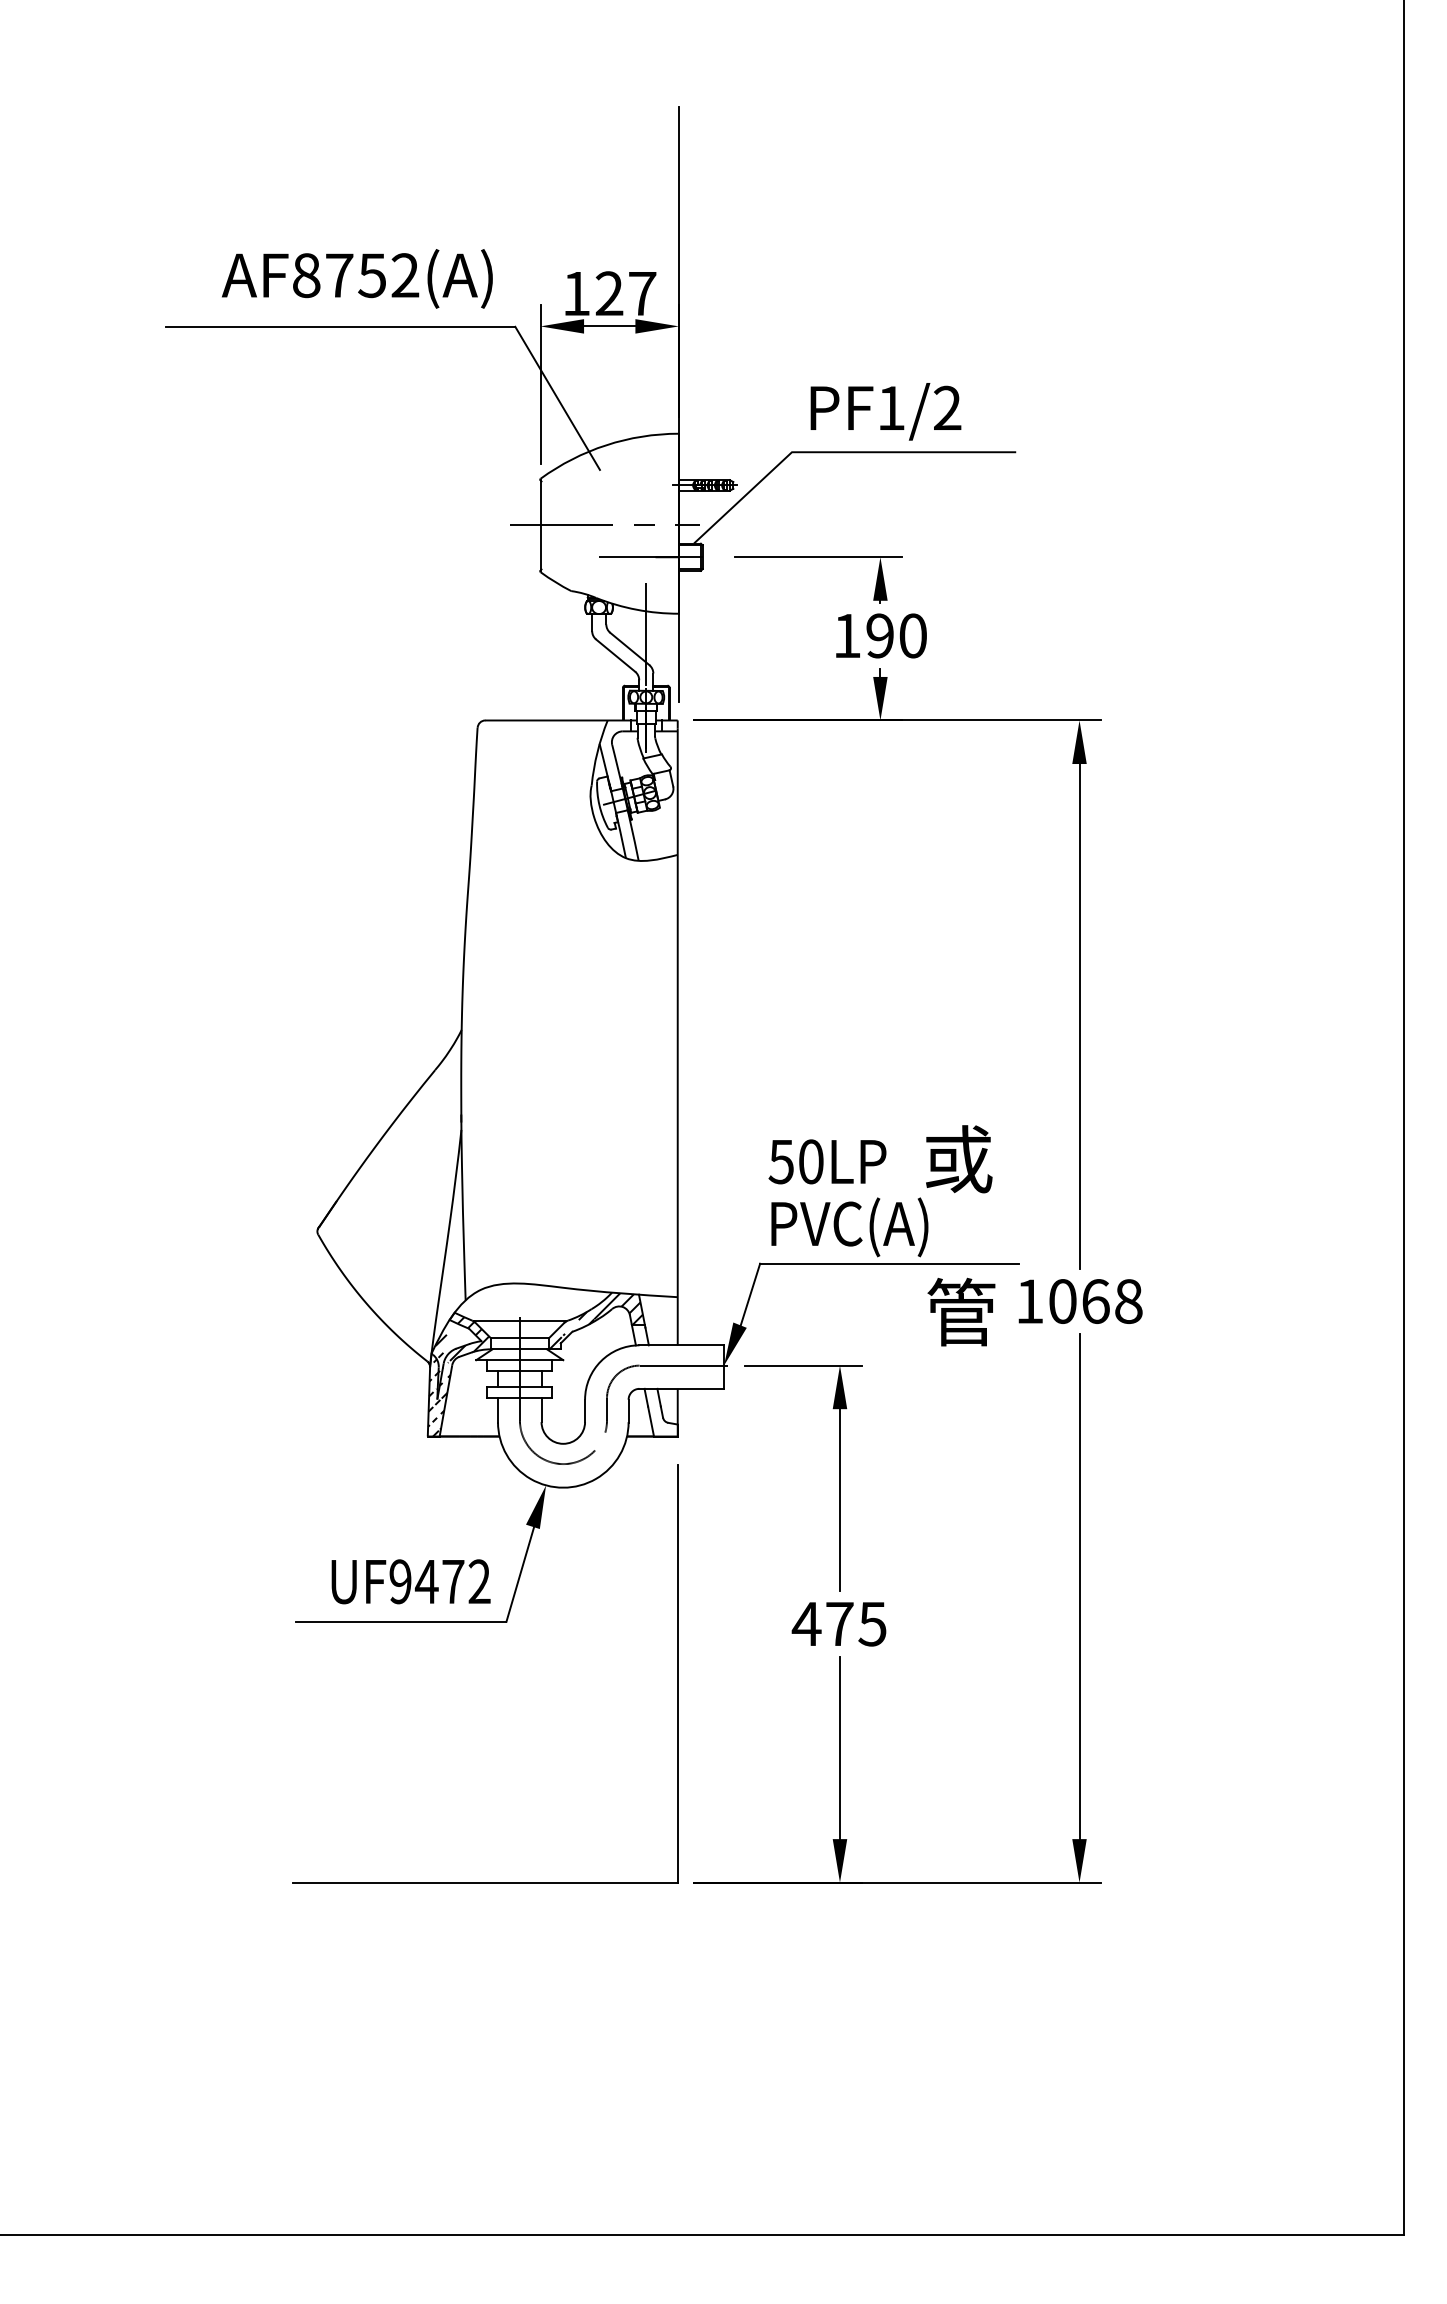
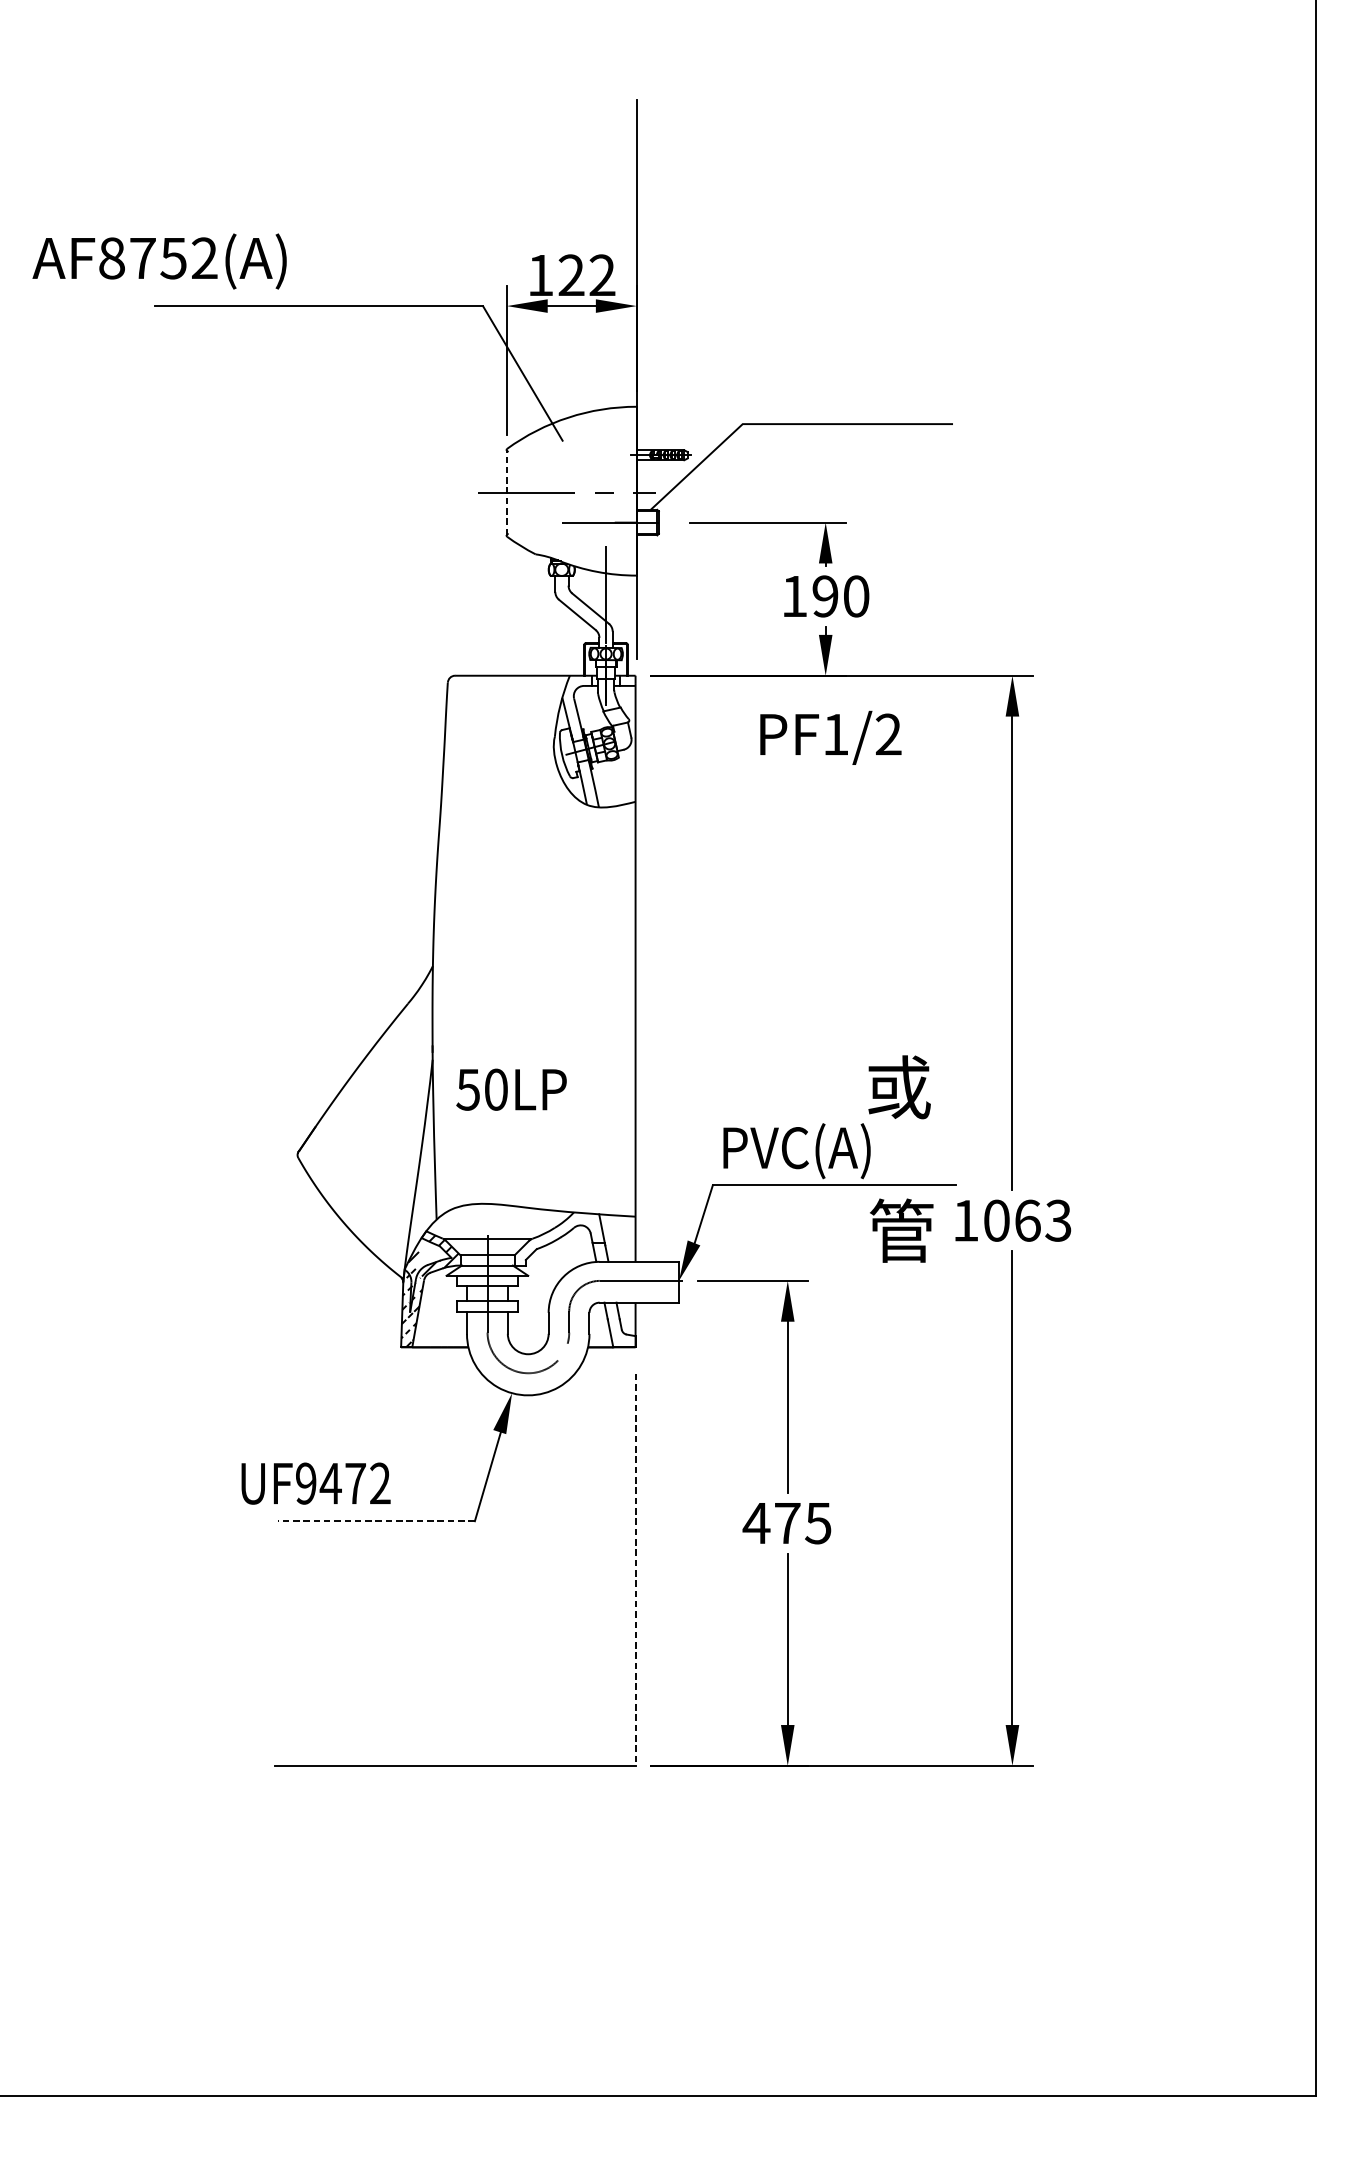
text: (357, 278) -> (159, 261), moved
text: (642, 293) -> (602, 275), 127 -> 122
text: (885, 411) -> (830, 737), moved
line: (540, 524) -> (506, 491), solid -> dashed
text: (827, 1161) -> (511, 1089), moved
text: (1128, 1301) -> (1058, 1220), 1068 -> 1063
hatch: (595, 1321) -> (558, 1239), removed
text: (410, 1581) -> (315, 1483), moved
line: (401, 1621) -> (376, 1520), solid -> dashed
line: (677, 1673) -> (635, 1569), solid -> dashed

